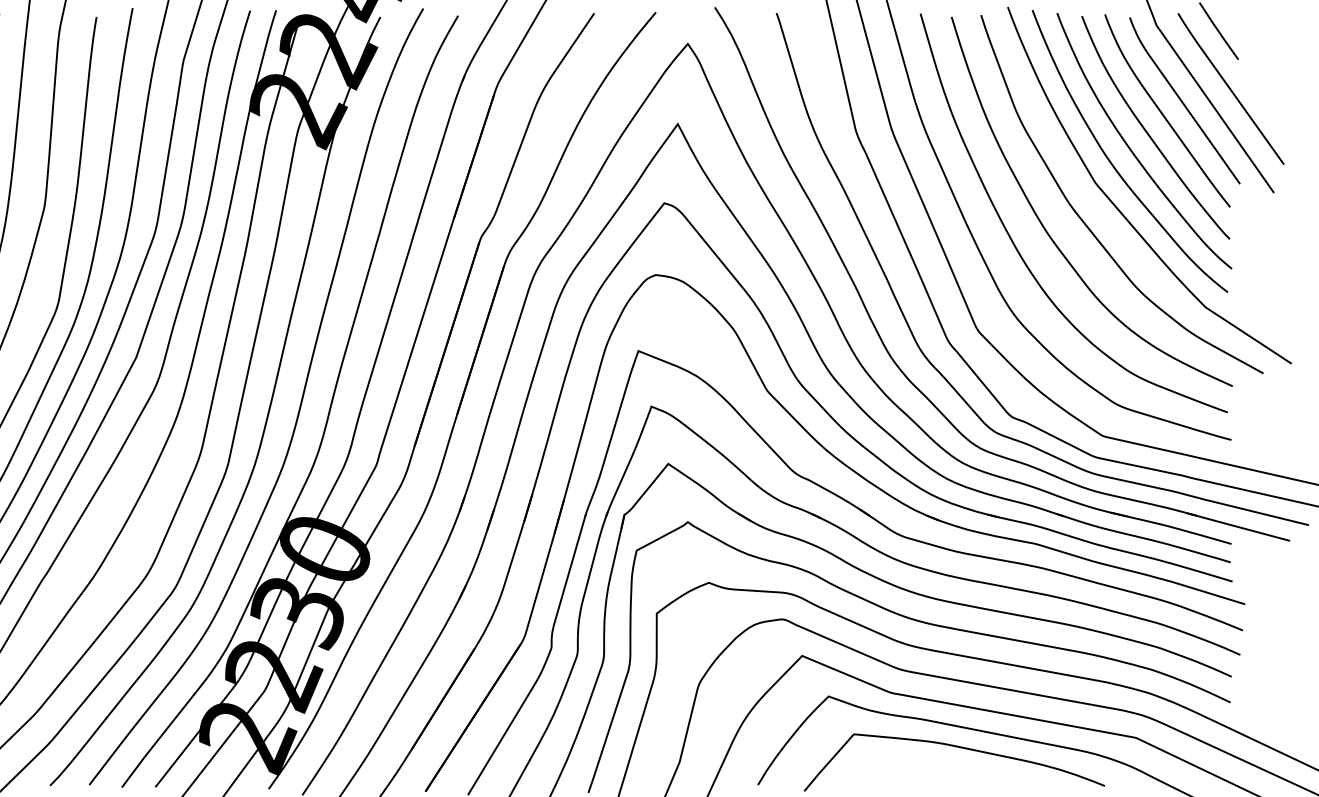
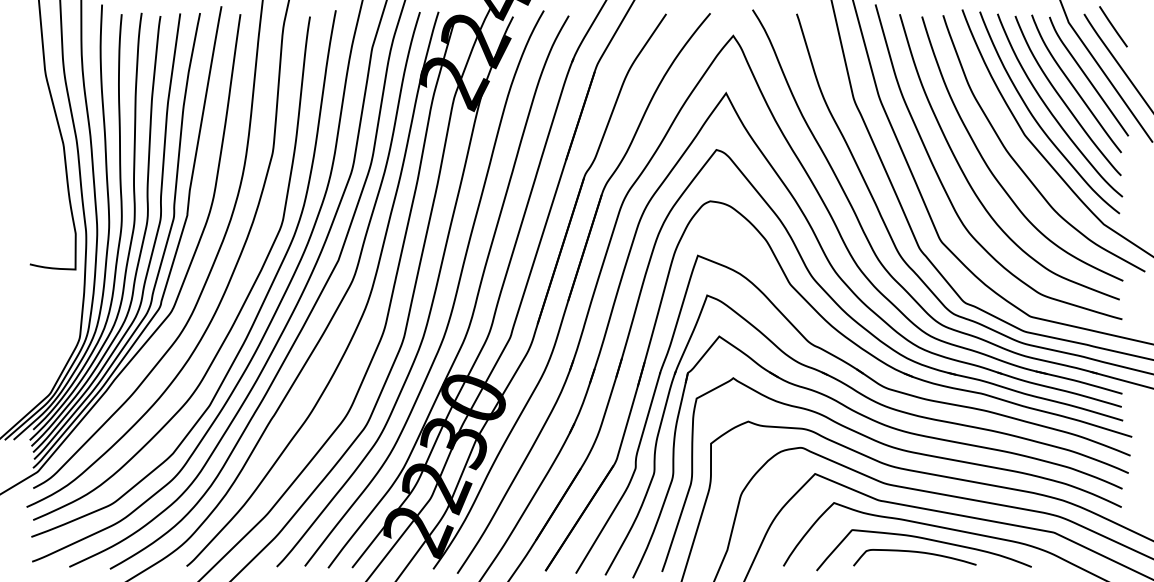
curve: (941, 765) -> (914, 552), added

